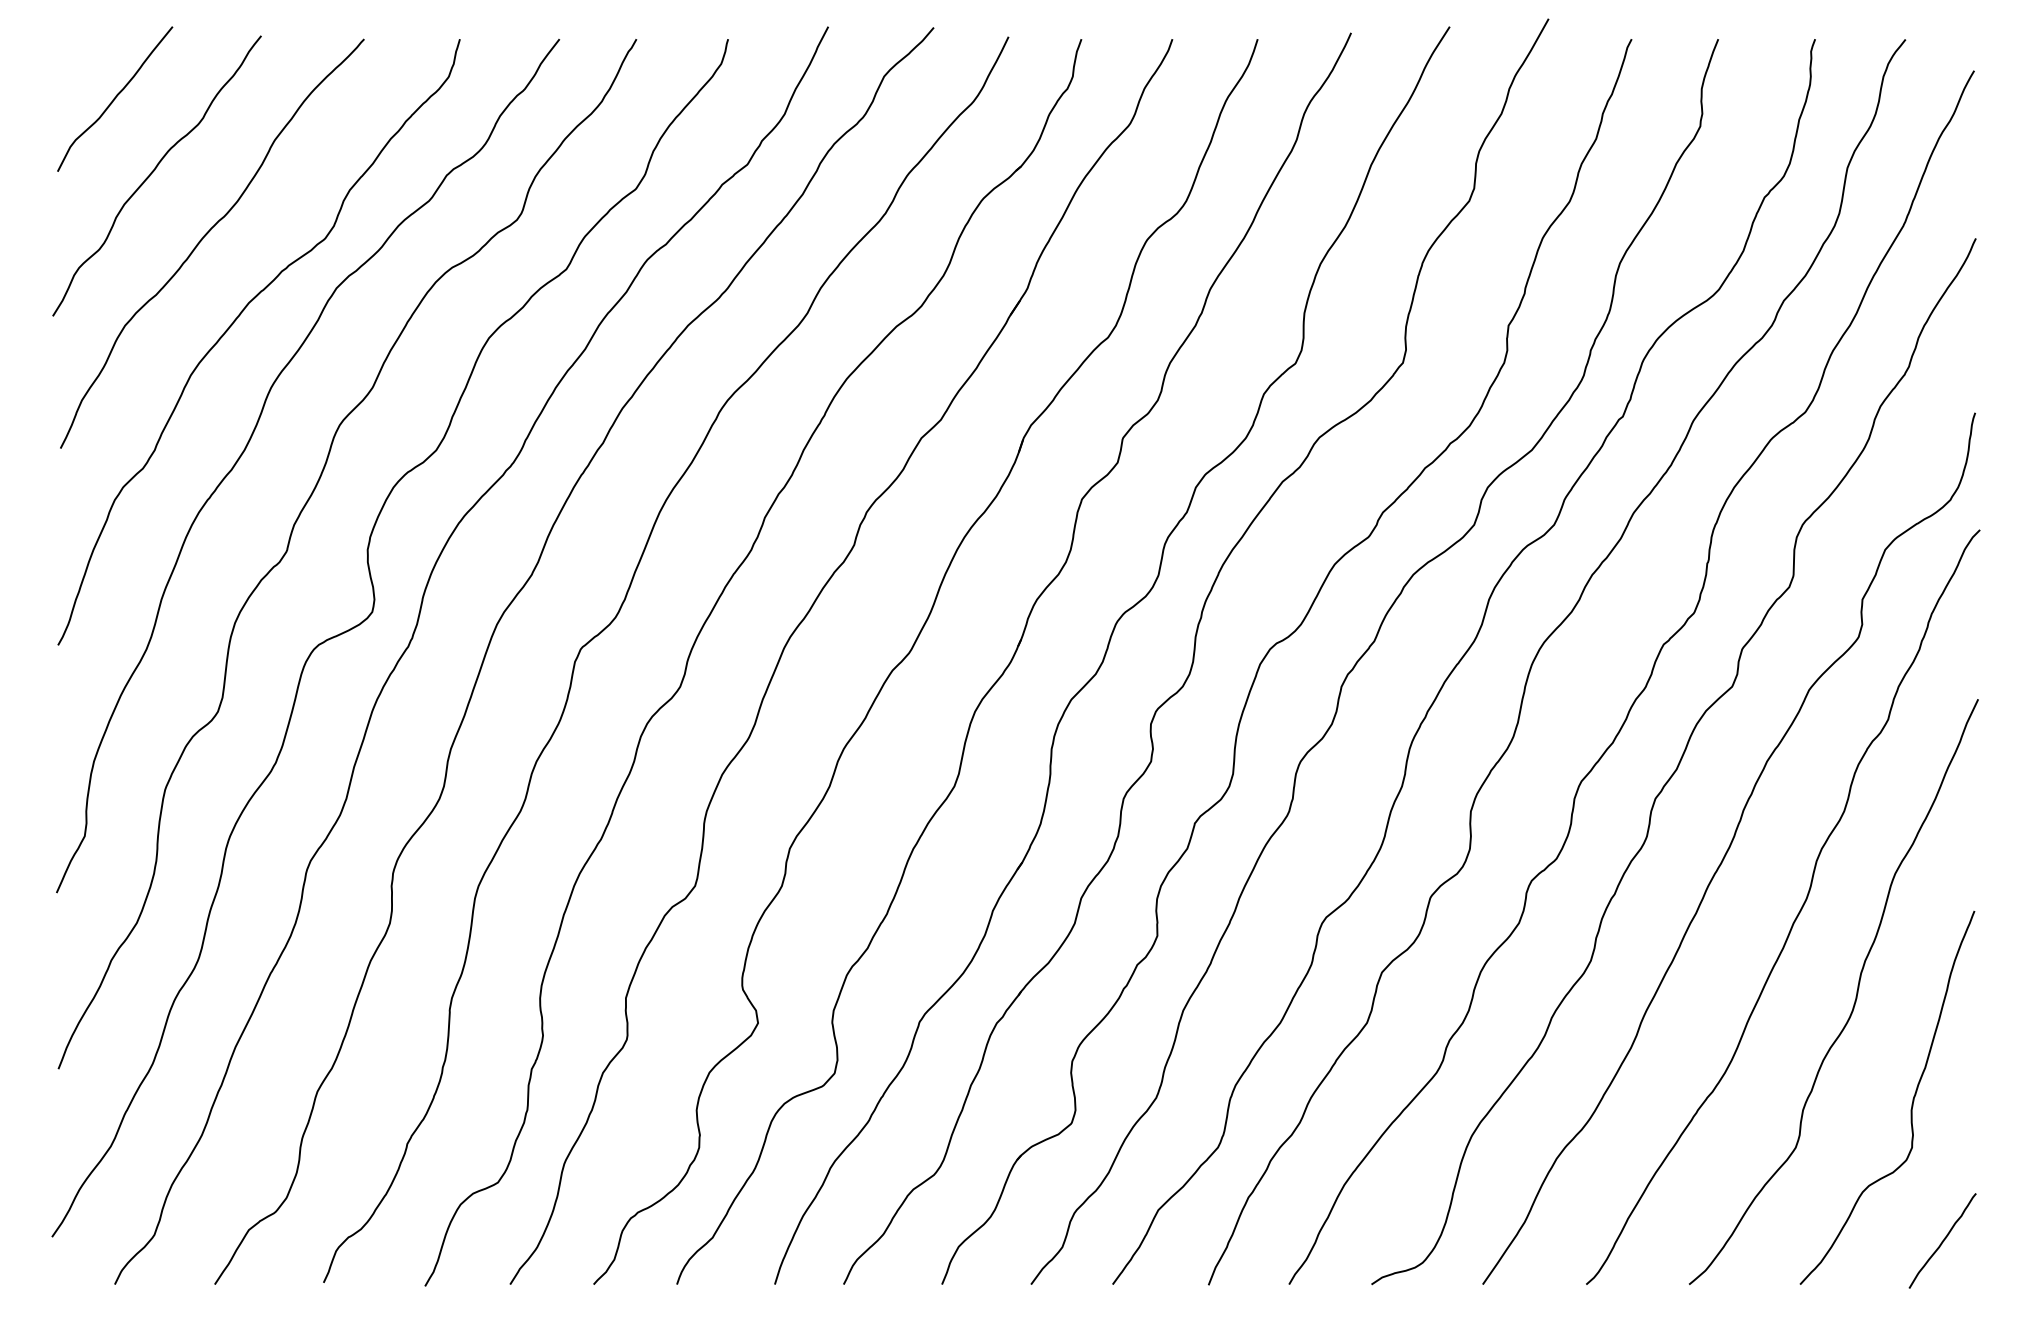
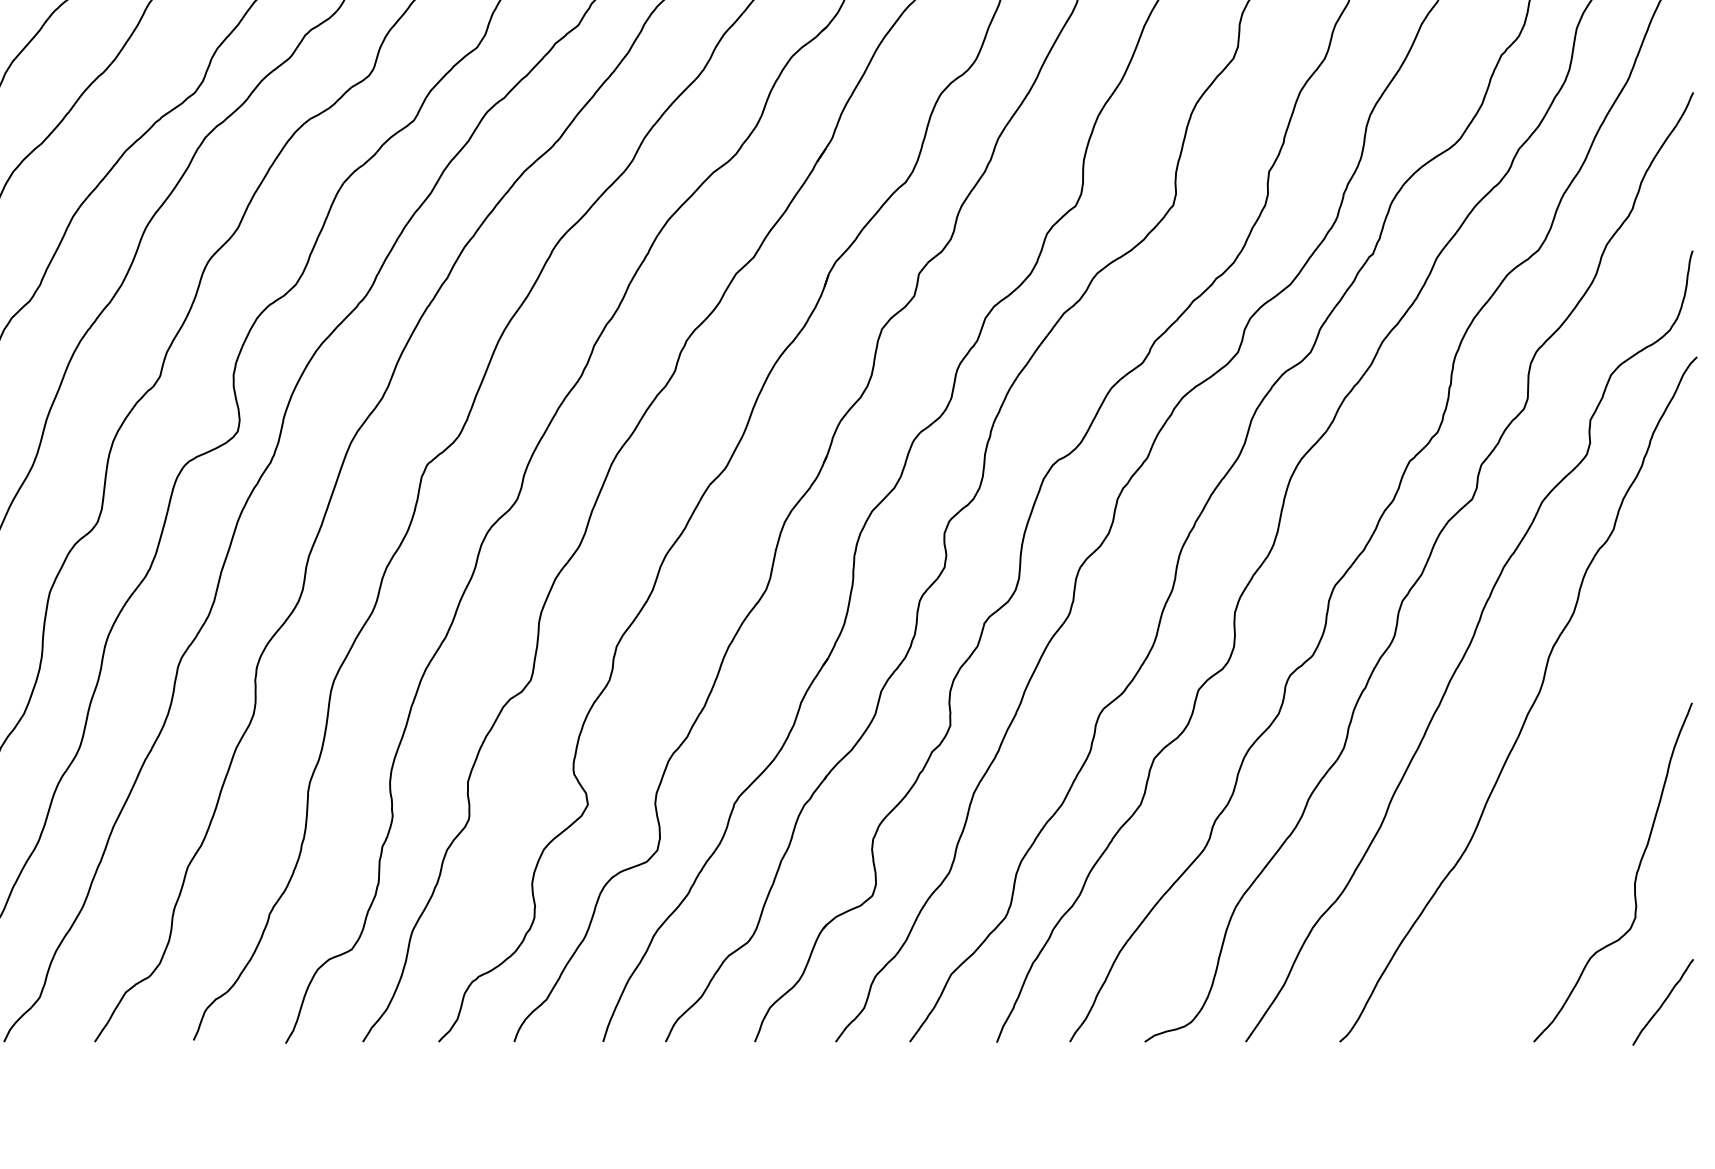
curve: (1855, 996) -> (1584, 780), removed

